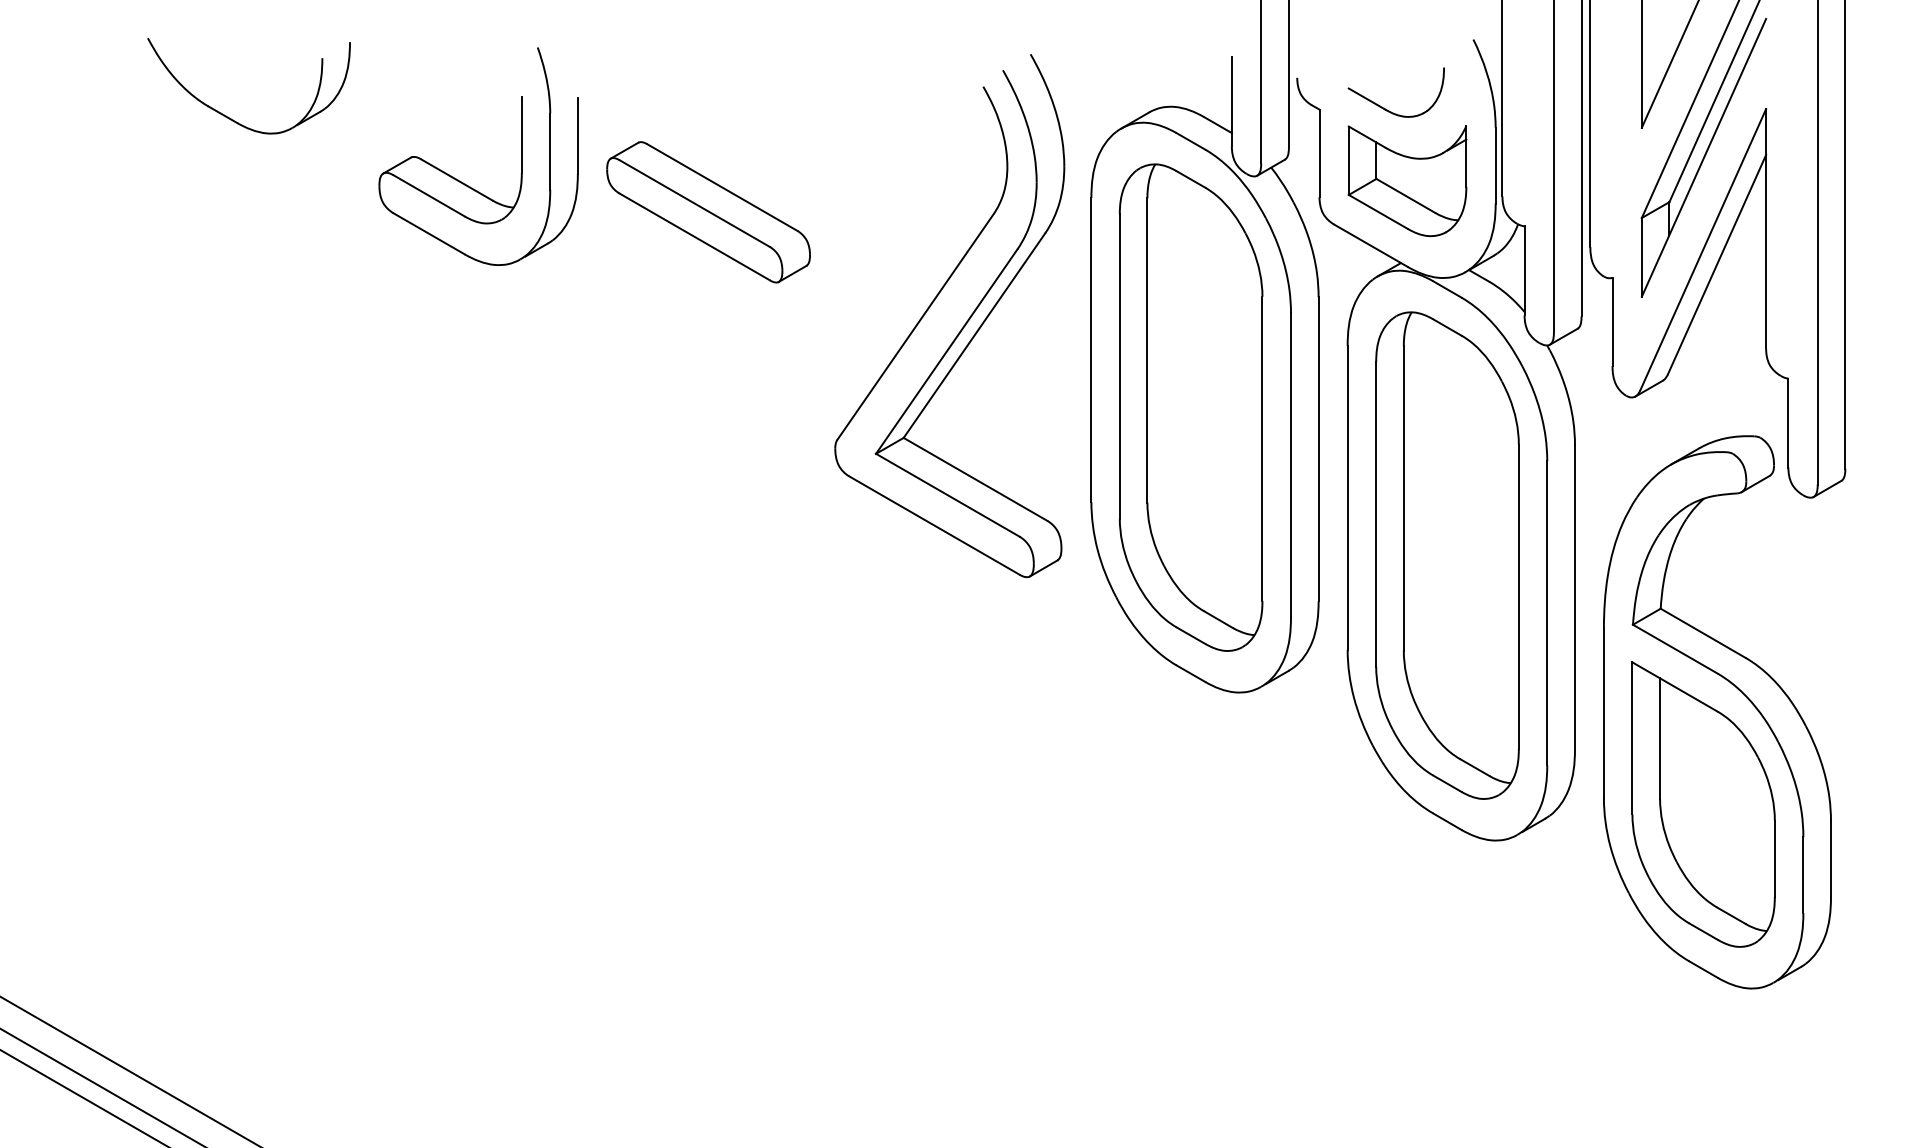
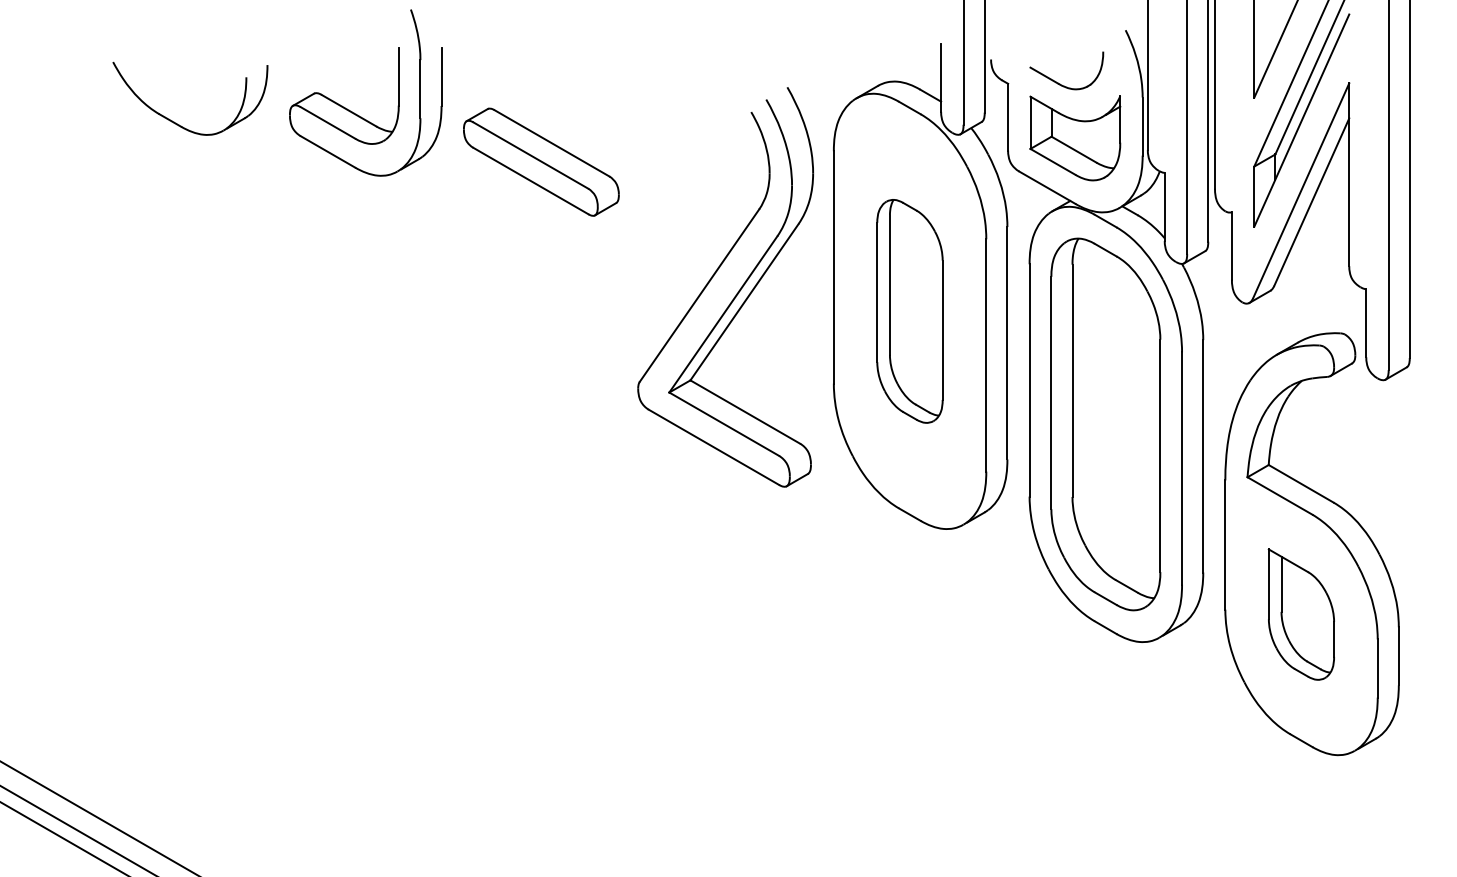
part: (228, 116) -> (174, 121), moved
part: (465, 183) -> (355, 113), moved
part: (963, 325) -> (736, 294), moved
part: (1190, 407) -> (909, 311), size x0.6
part: (1703, 804) -> (1301, 614), size x0.6

